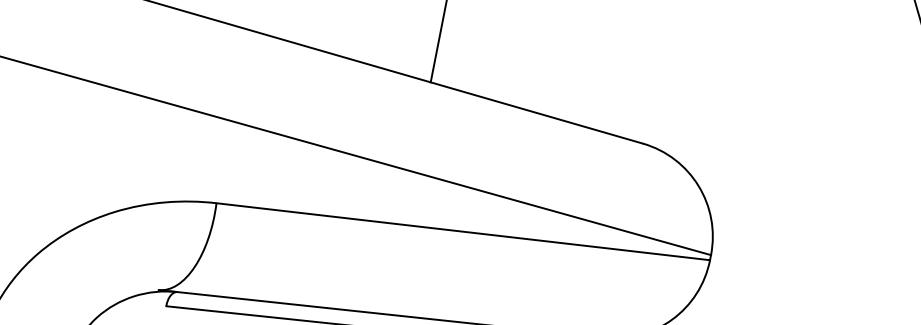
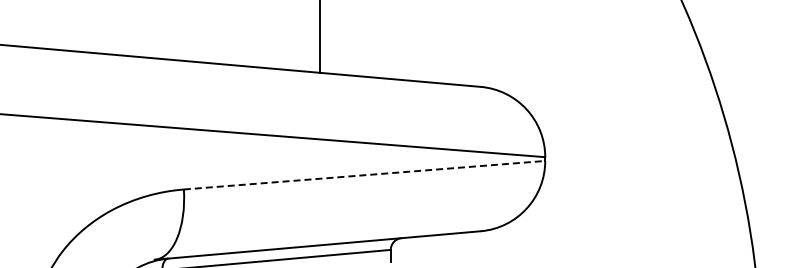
line: (464, 232) -> (365, 175), solid -> dashed

